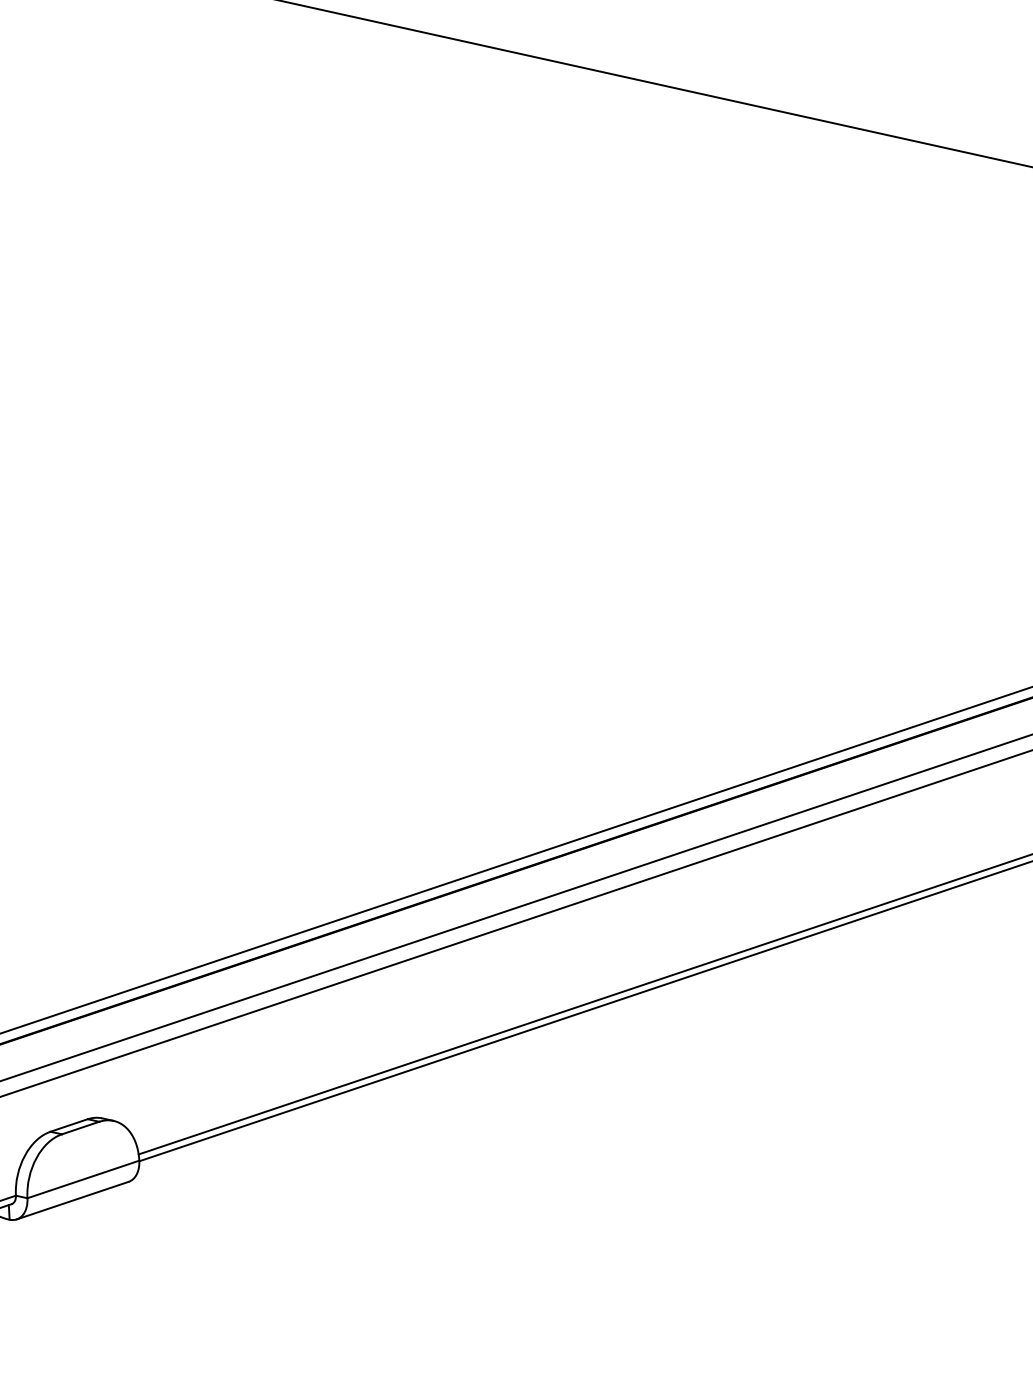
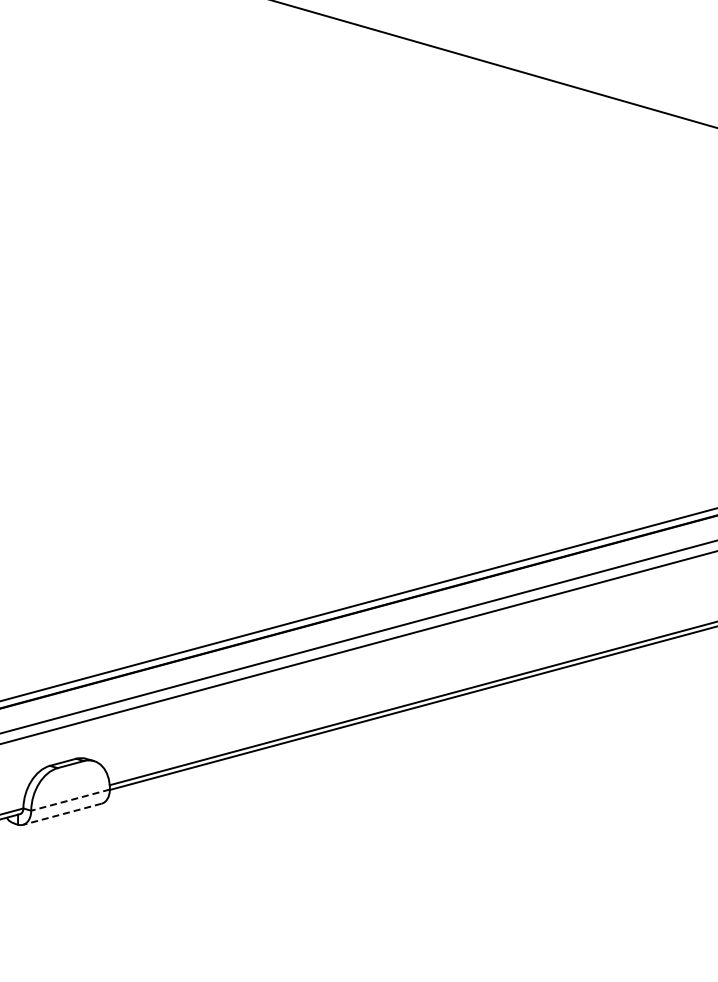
line: (83, 1179) -> (70, 800), solid -> dashed
line: (72, 1200) -> (62, 814), solid -> dashed

